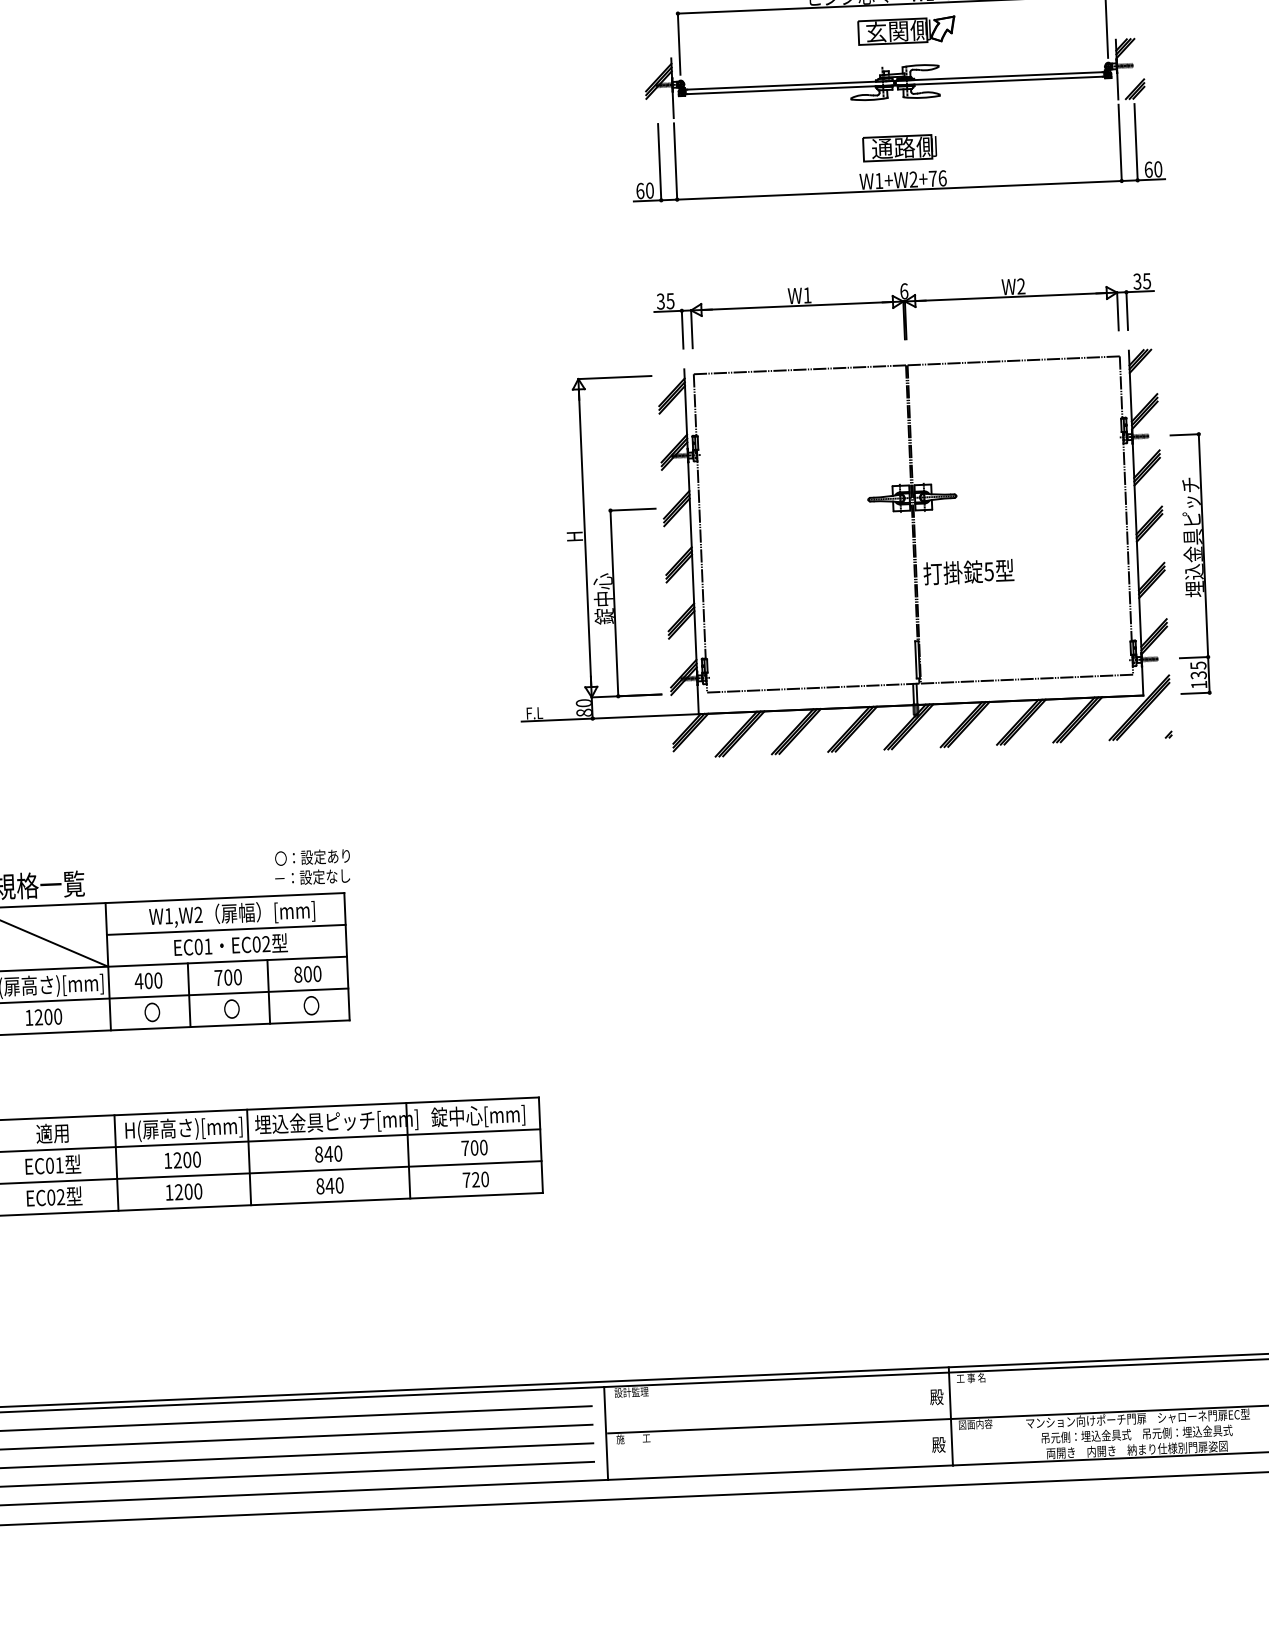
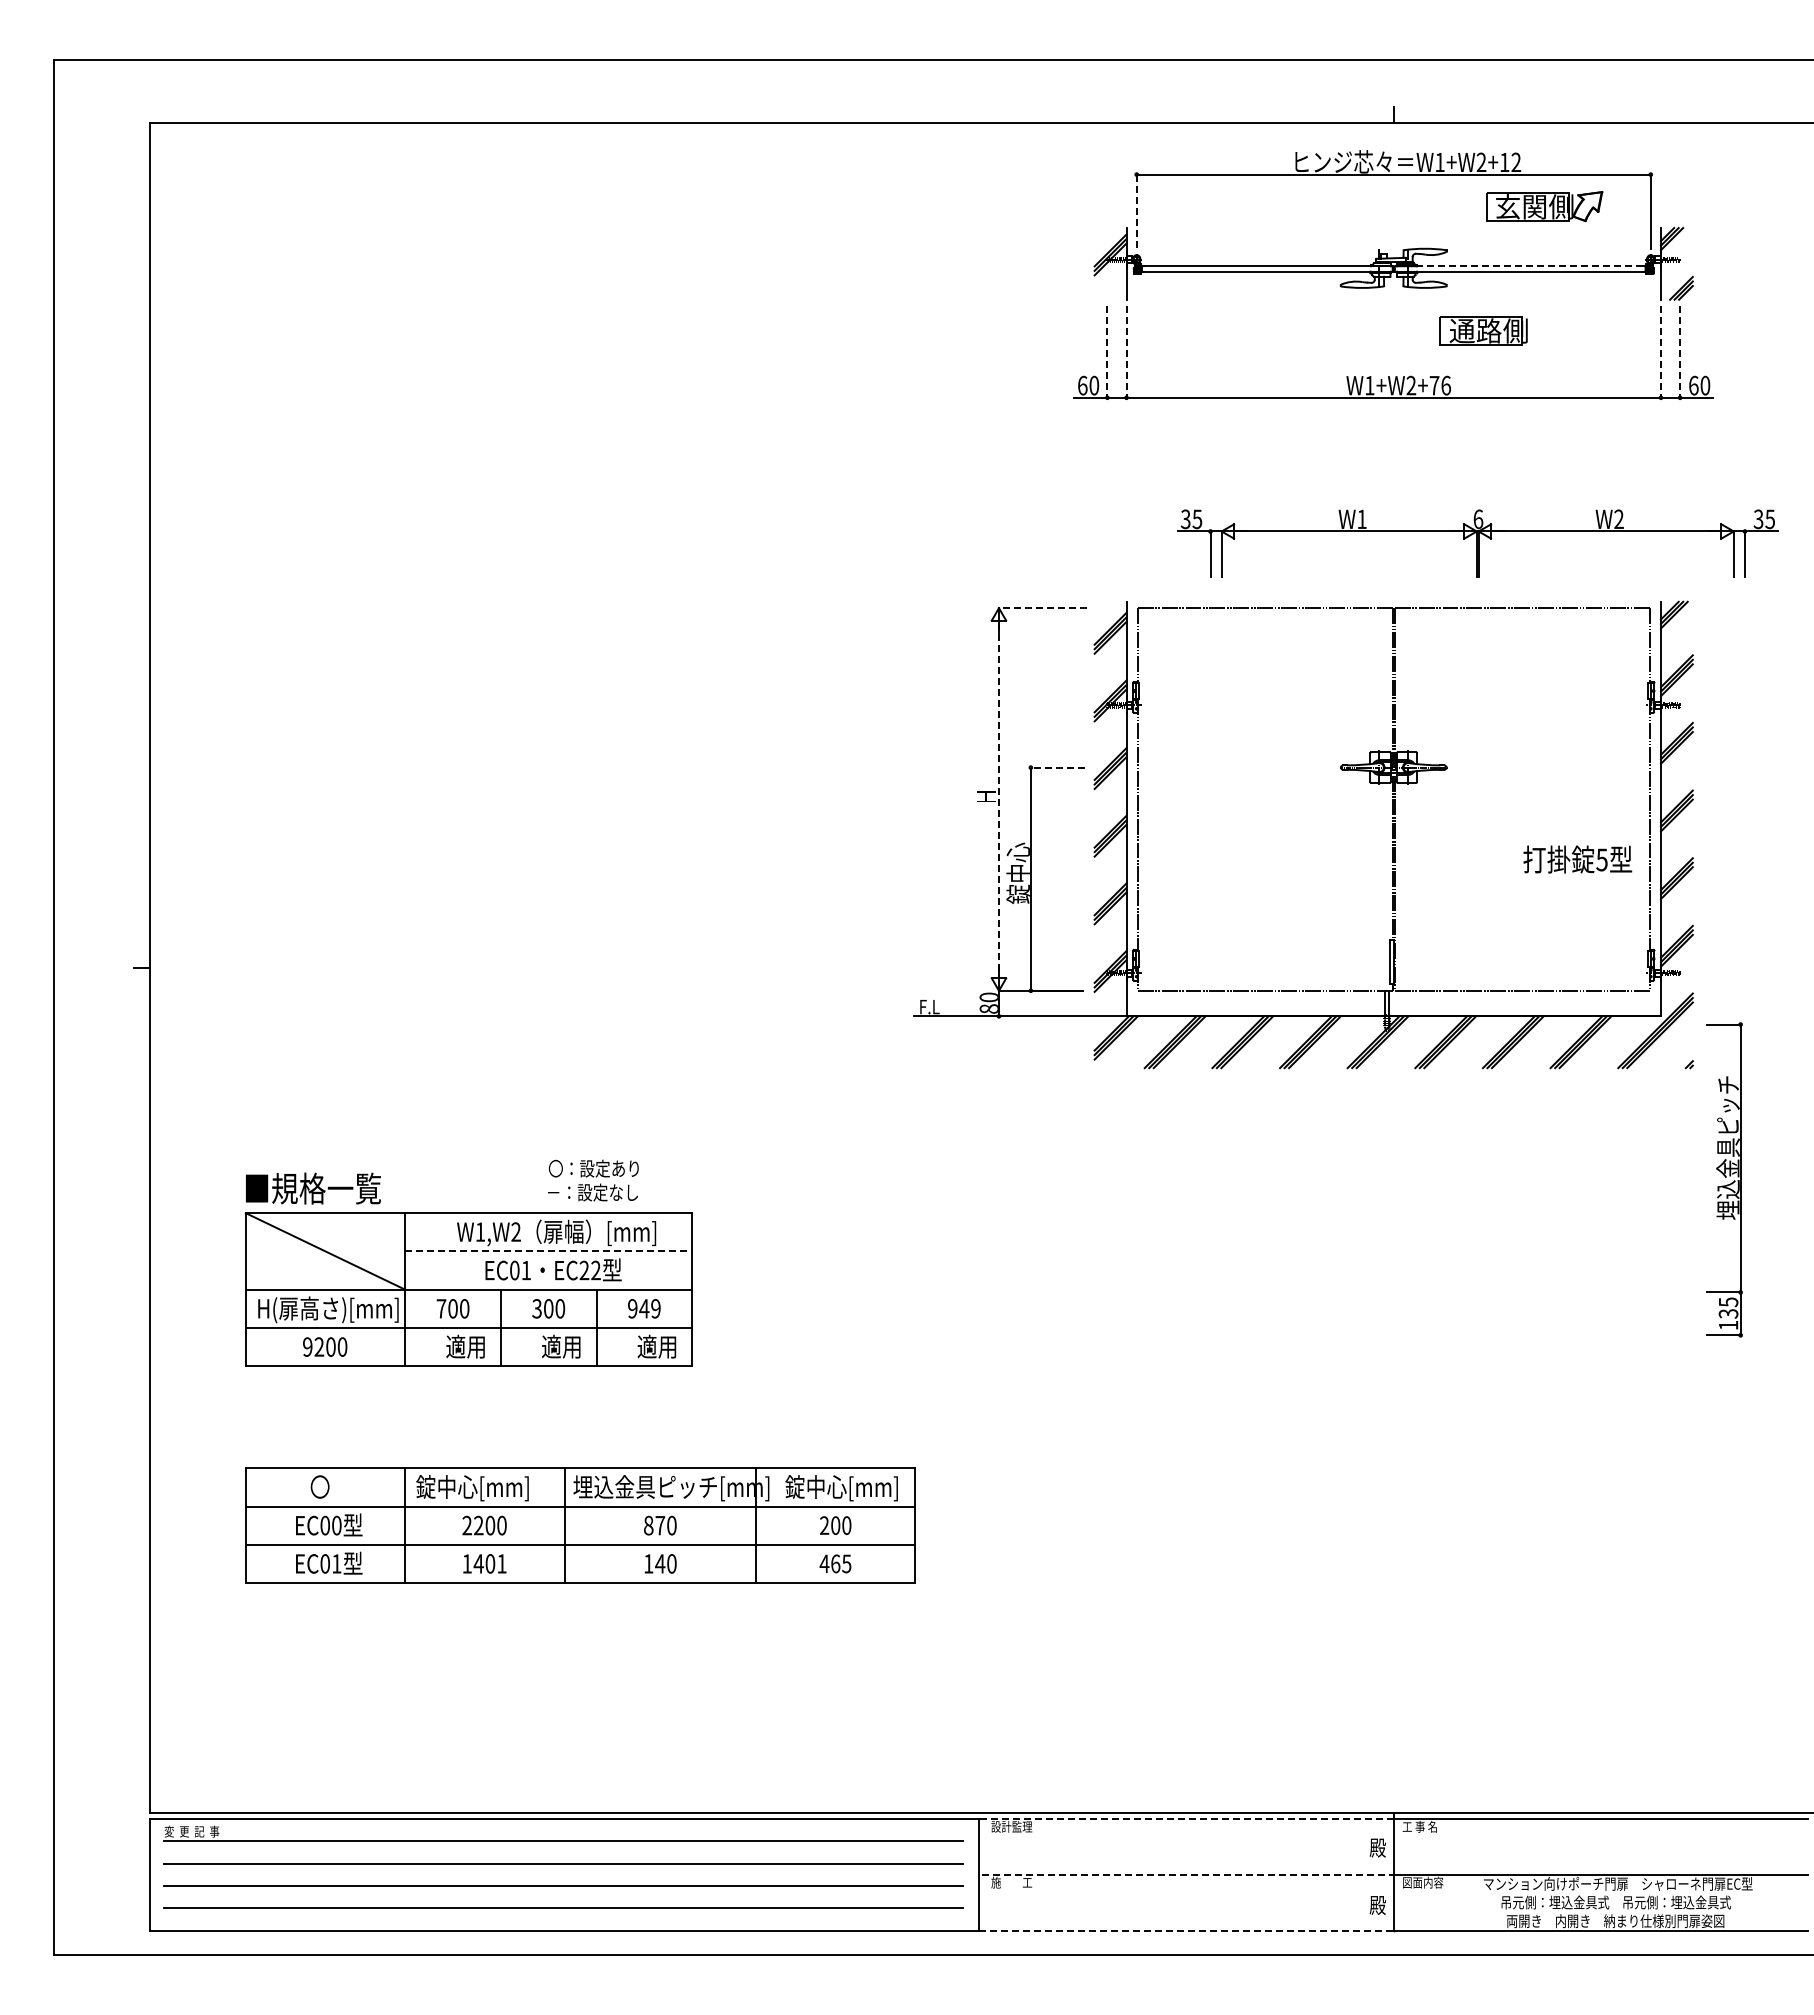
part: (906, 30) -> (1544, 206), moved
line: (678, 44) -> (1136, 211), solid -> dashed
line: (998, 76) -> (1518, 266), solid -> dashed
line: (1136, 142) -> (1680, 352), solid -> dashed
line: (1119, 143) -> (1660, 352), solid -> dashed
part: (899, 147) -> (1483, 330), moved
line: (675, 161) -> (1126, 352), solid -> dashed
line: (659, 162) -> (1107, 352), solid -> dashed
part: (904, 311) -> (1477, 543), moved
line: (614, 377) -> (1042, 608), solid -> dashed
line: (632, 509) -> (1057, 767), solid -> dashed
line: (584, 538) -> (998, 799), solid -> dashed
part: (1190, 563) -> (1724, 1179), moved
text: (968, 572) -> (1577, 859), moved
text: (312, 867) -> (593, 1180), moved
line: (226, 929) -> (549, 1251), solid -> dashed
text: (256, 944) -> (584, 1270), EC02 -> EC22
text: (307, 974) -> (644, 1308), 800 -> 949
text: (218, 977) -> (536, 1308), 700 -> 300
text: (139, 981) -> (441, 1308), 400 -> 700
text: (319, 1005) -> (656, 1346), 〇 -> 適用
text: (240, 1008) -> (561, 1346), 〇 -> 適用
text: (160, 1011) -> (465, 1346), 〇 -> 適用
text: (28, 1017) -> (307, 1346), 1200 -> 9200
text: (183, 1129) -> (487, 1488), H(扉高さ)[mm] -> 錠中心[mm]
text: (52, 1133) -> (329, 1486), 適用 -> 〇
text: (465, 1148) -> (824, 1525), 700 -> 200
text: (328, 1153) -> (660, 1525), 840 -> 870
text: (167, 1160) -> (466, 1525), 1200 -> 2200
text: (59, 1165) -> (336, 1525), EC01 -> EC00
text: (475, 1179) -> (835, 1563), 720 -> 465
text: (320, 1186) -> (648, 1563), 840 -> 140
text: (187, 1191) -> (489, 1563), 1200 -> 1401
text: (60, 1196) -> (336, 1563), EC02 -> EC01
line: (775, 1380) -> (1185, 1819), solid -> dashed
line: (780, 1425) -> (1188, 1874), solid -> dashed
line: (780, 1472) -> (1186, 1930), solid -> dashed

